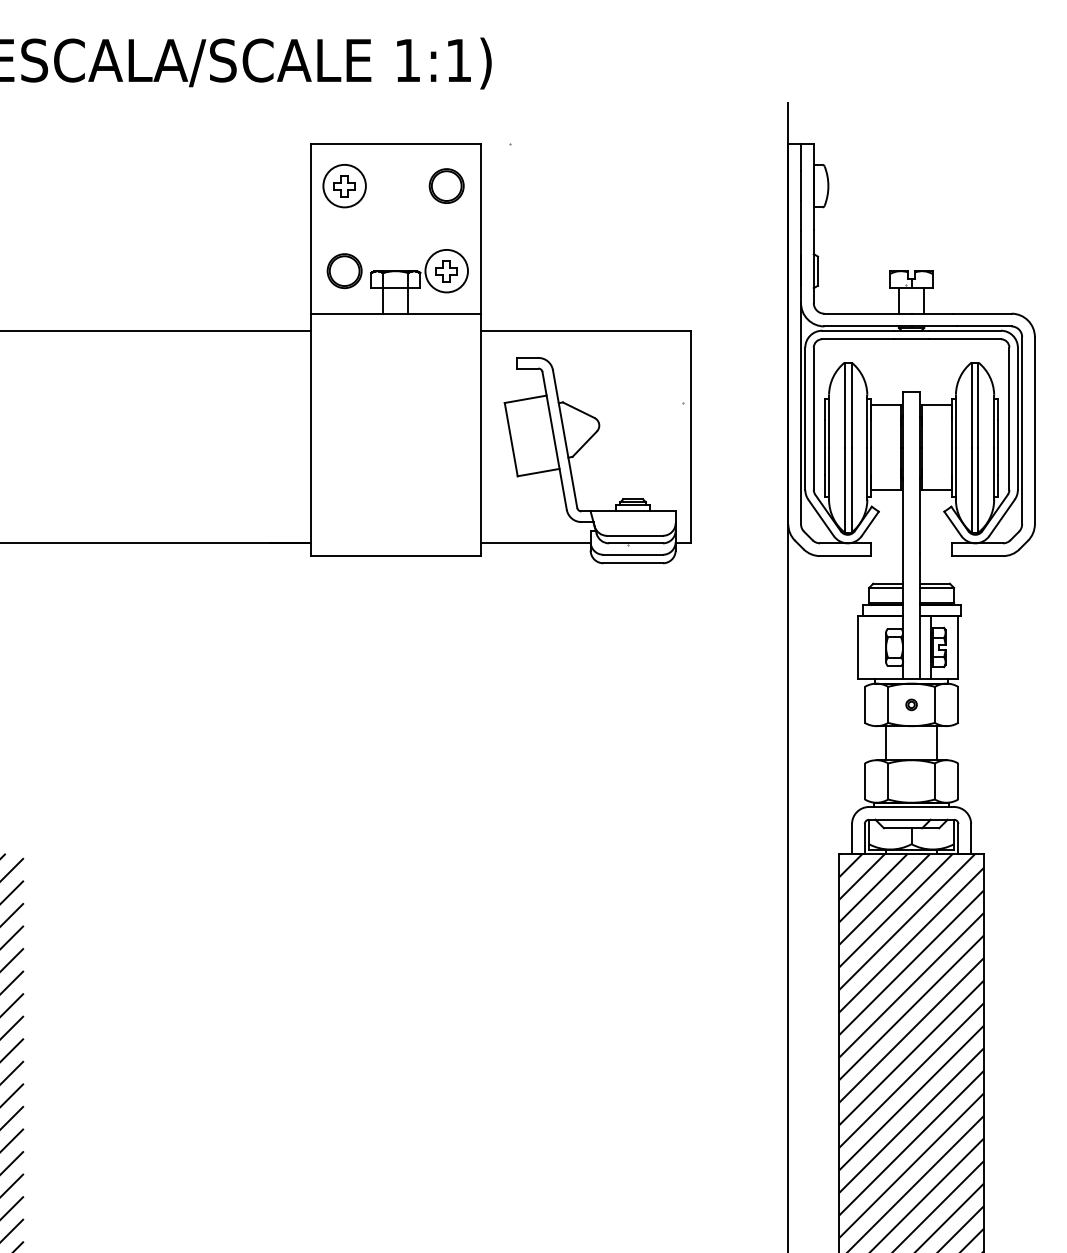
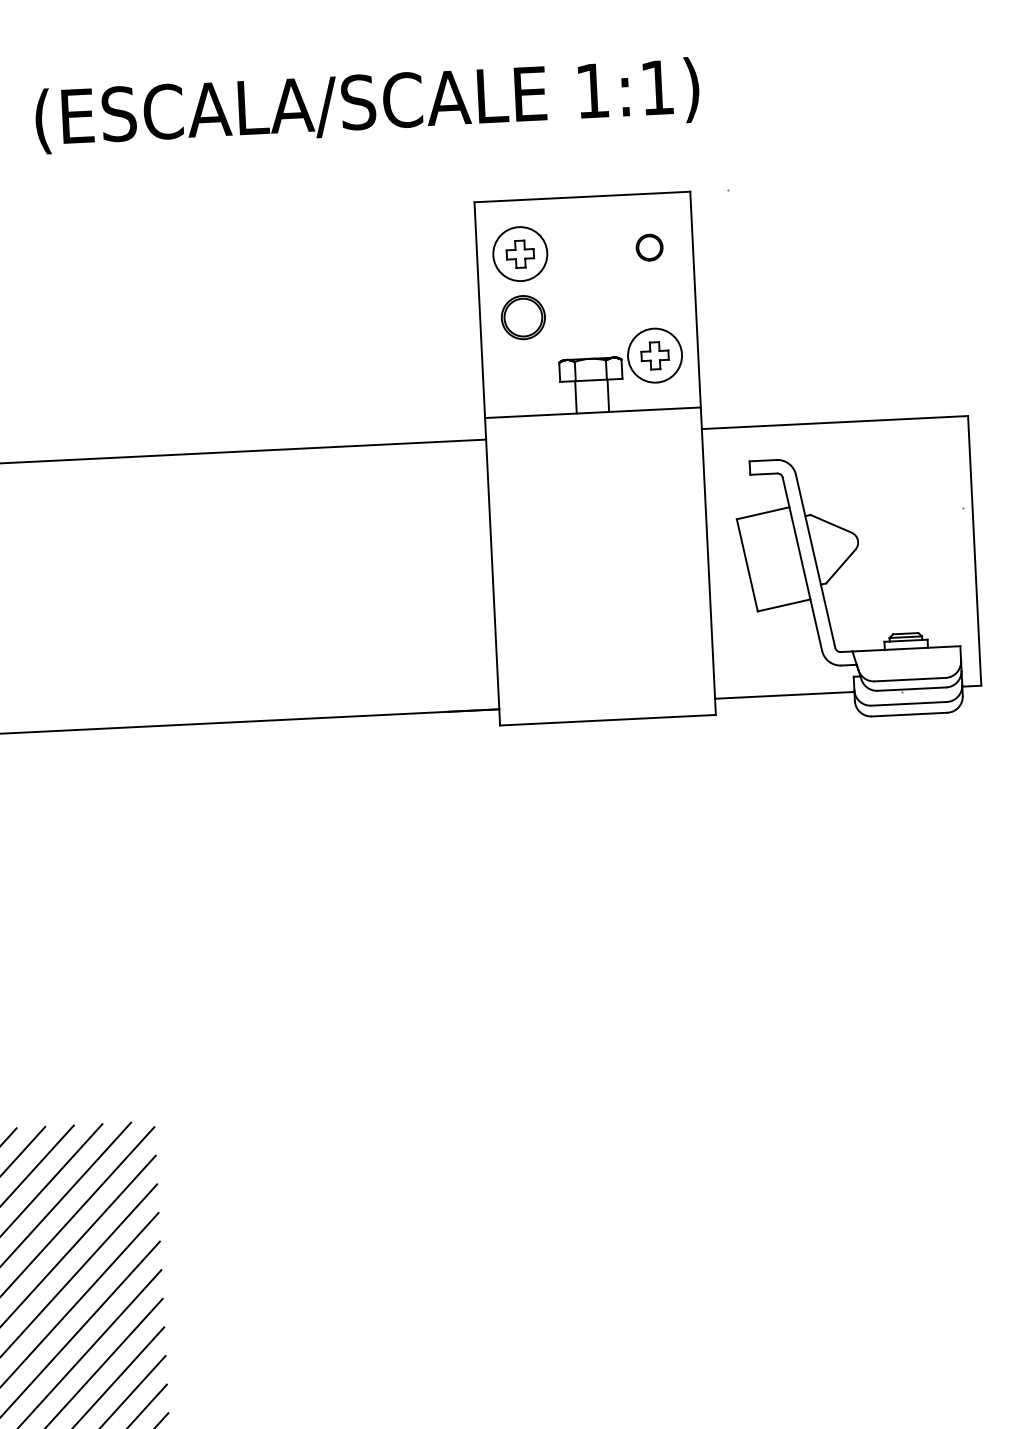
part: (446, 185) -> (649, 247), size x0.6
part: (344, 271) -> (523, 318), moved

